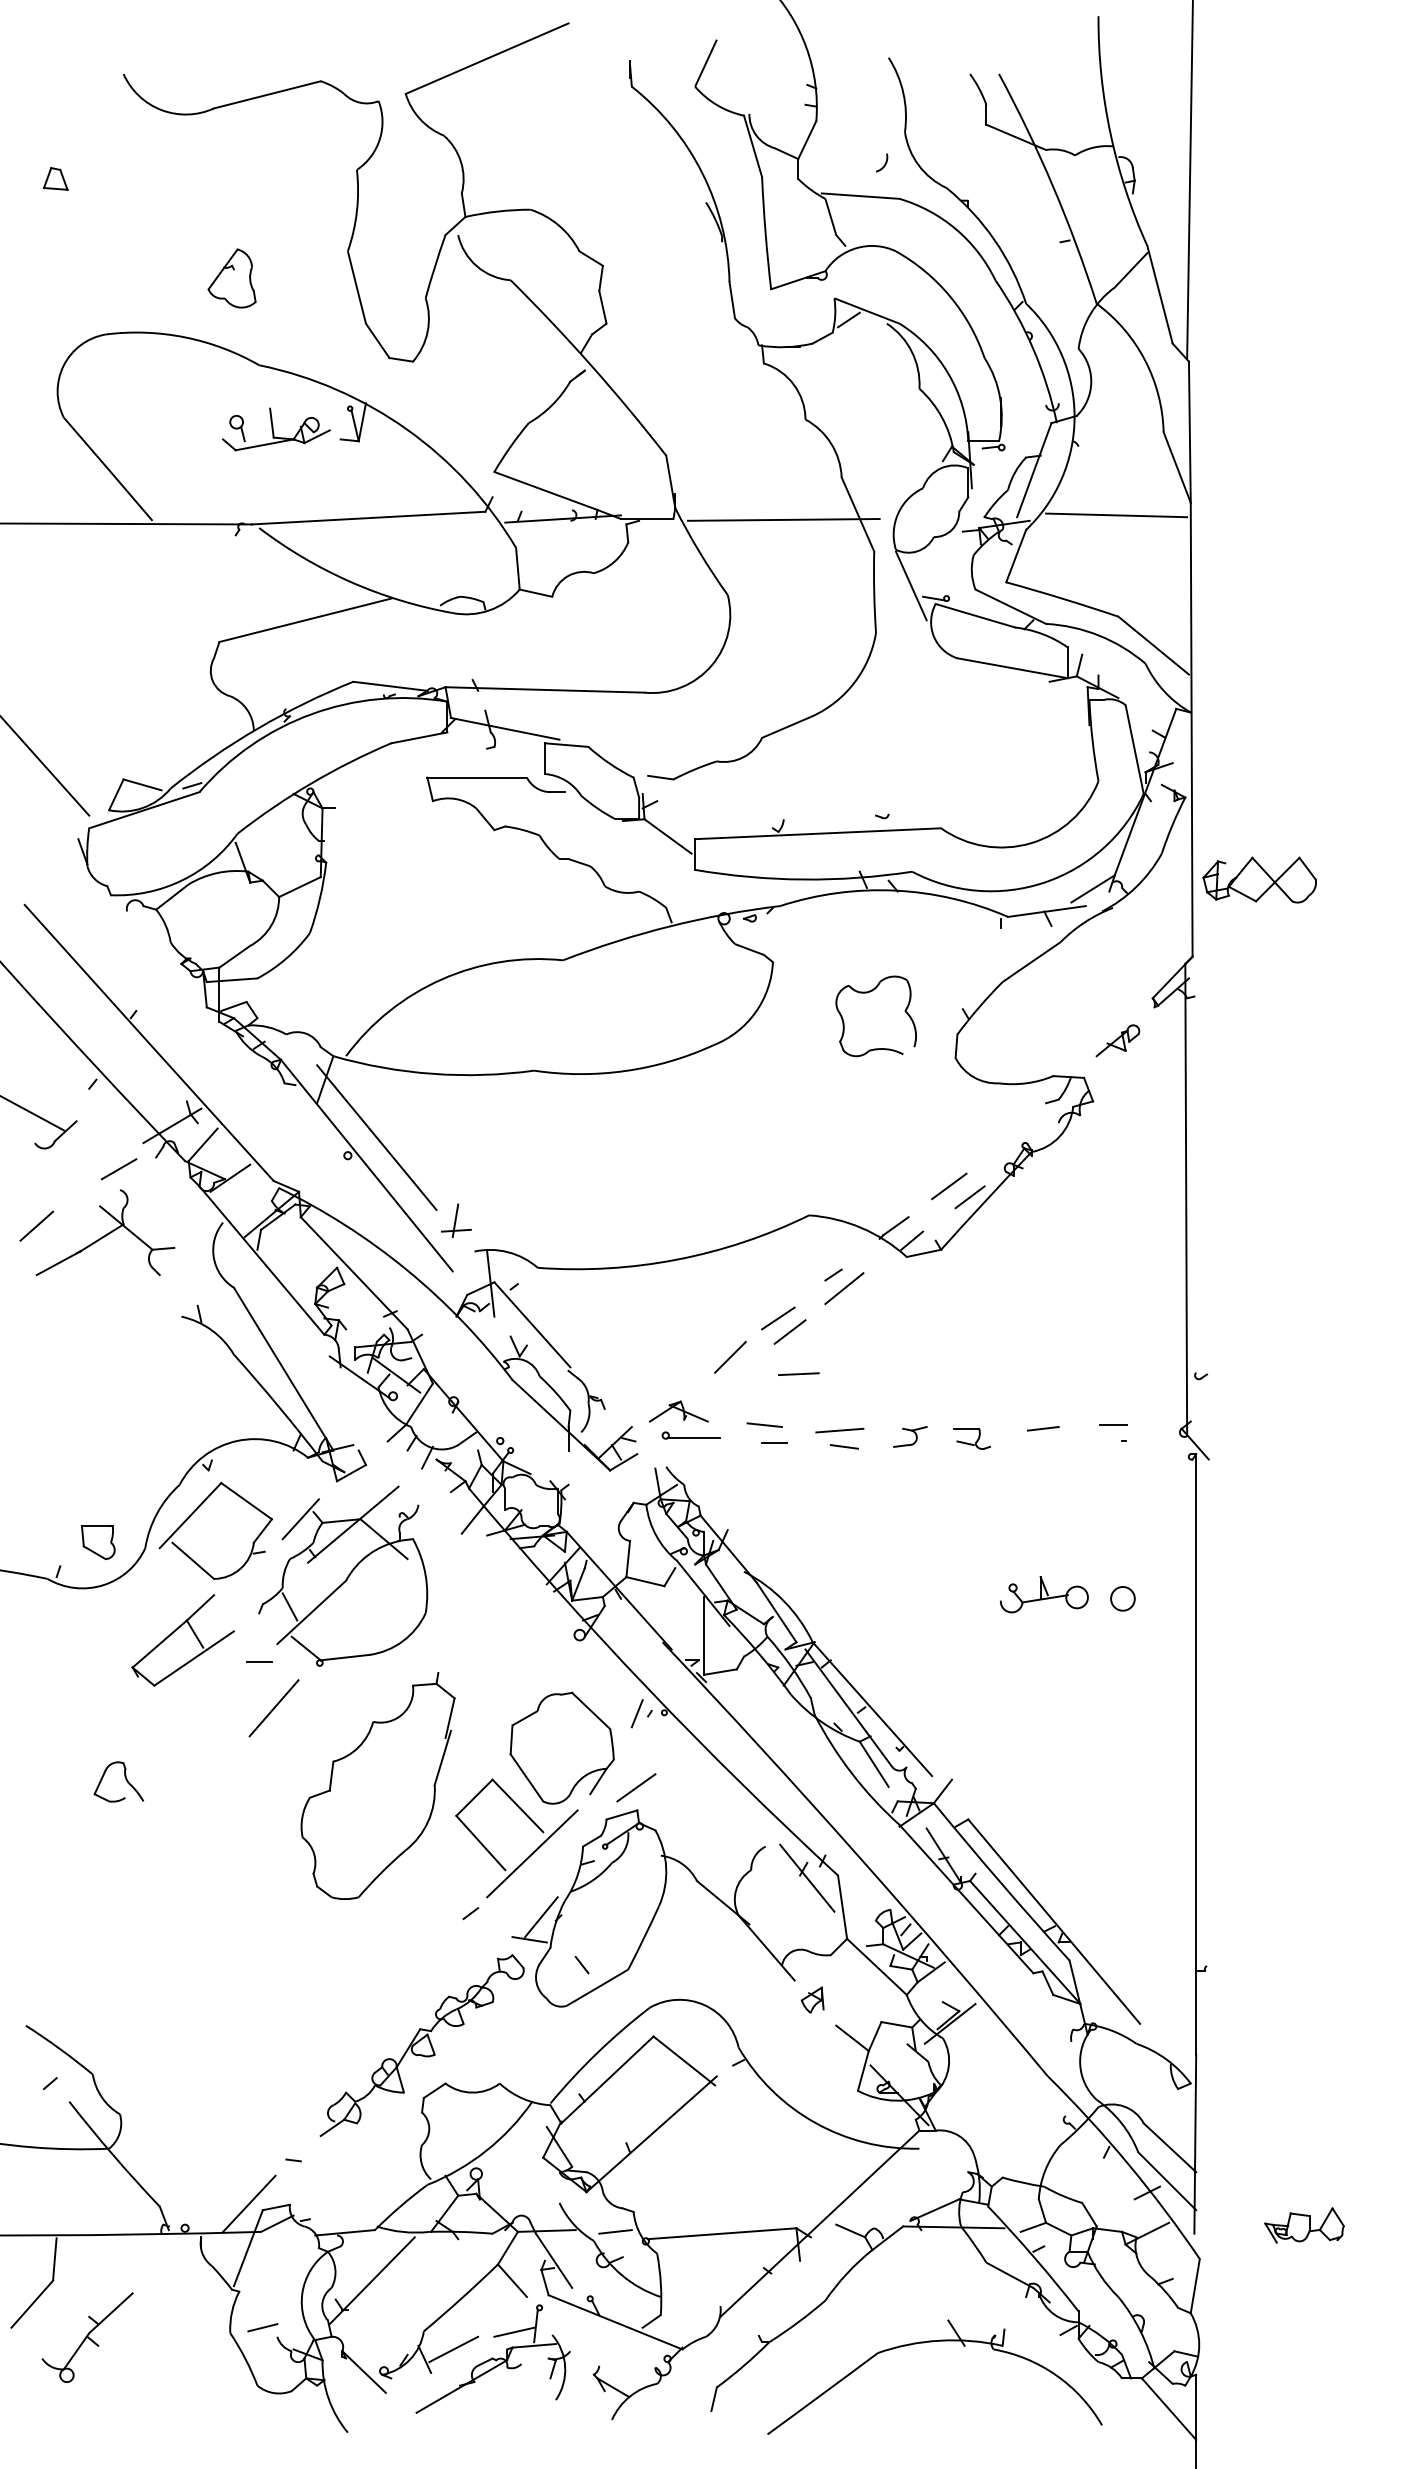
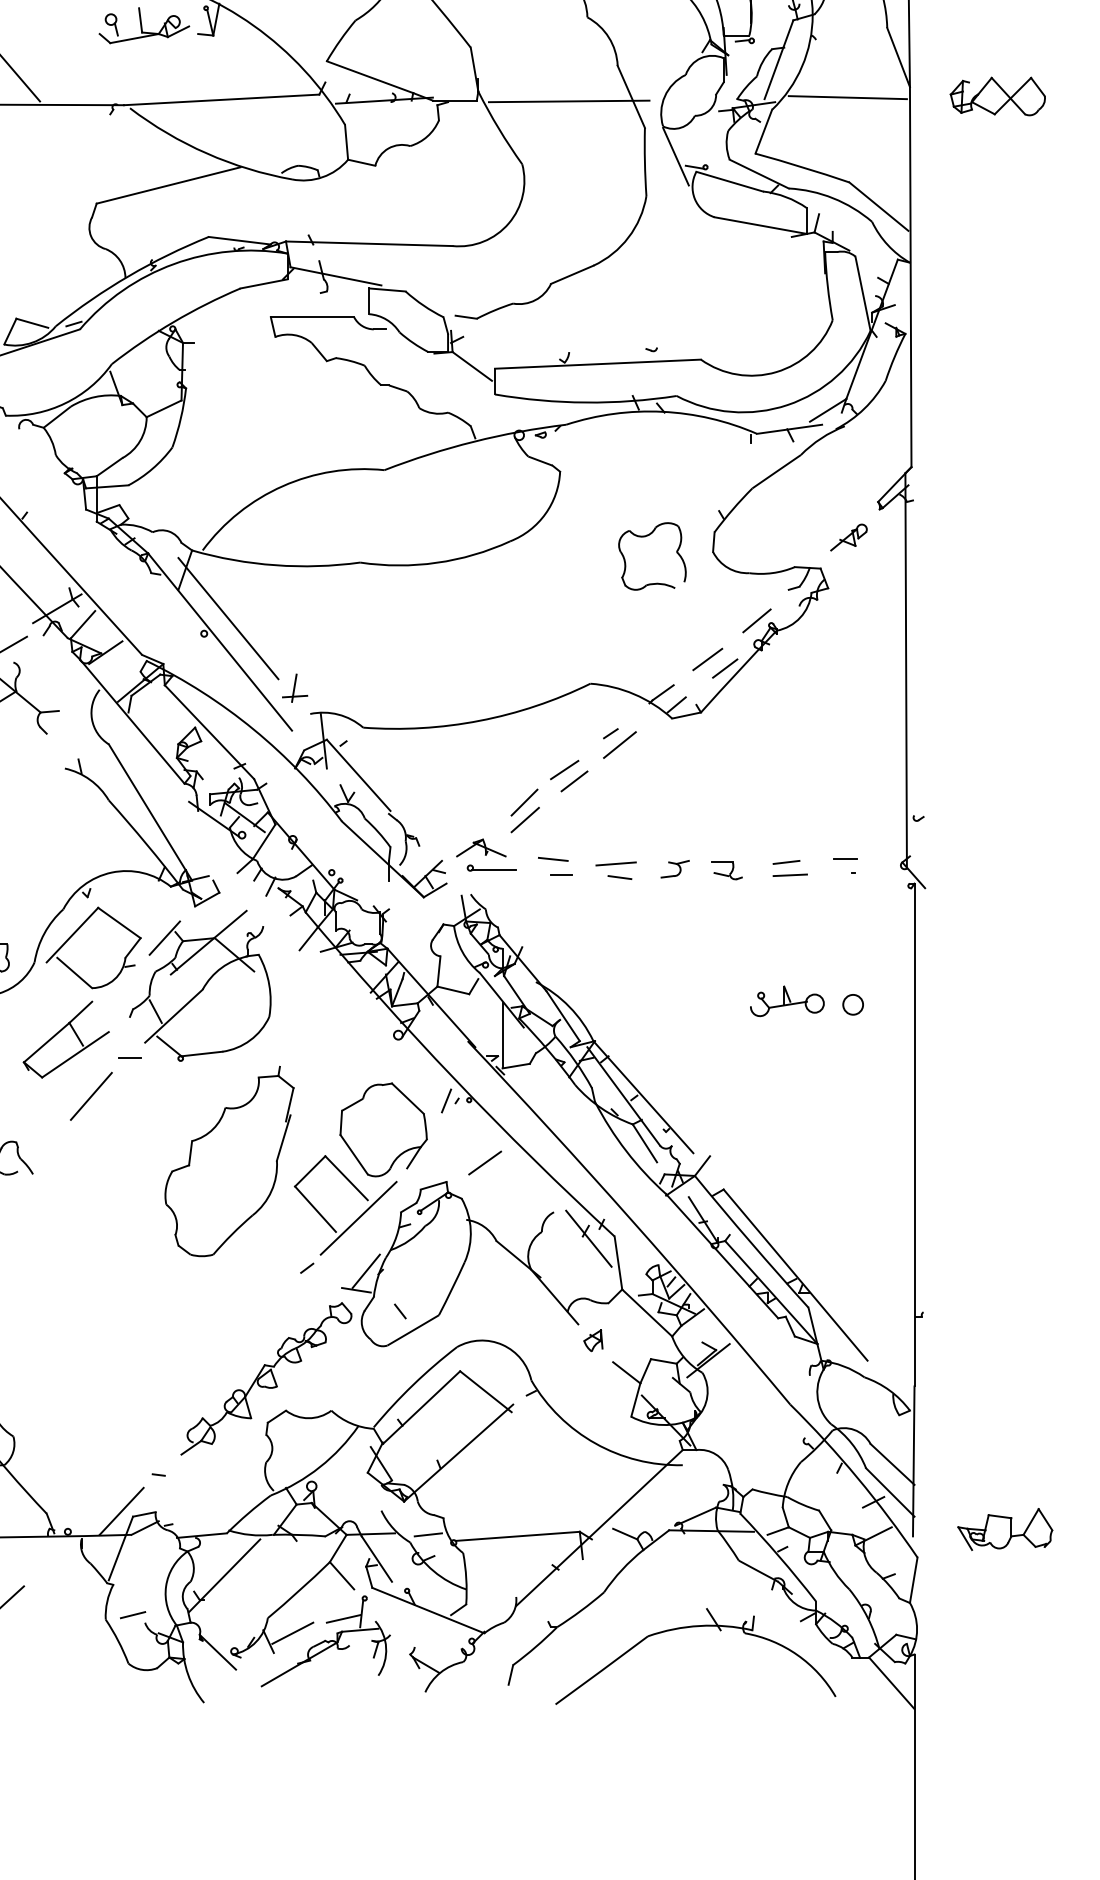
part: (1259, 879) -> (997, 96), moved
part: (867, 993) -> (645, 537), moved
line: (1007, 1139) -> (756, 620), added
line: (798, 1373) -> (790, 874), moved
line: (731, 1377) -> (525, 819), added
line: (273, 1708) -> (90, 1096), moved
line: (636, 1787) -> (485, 1162), moved
part: (1304, 2225) -> (1005, 1529), size x1.43

